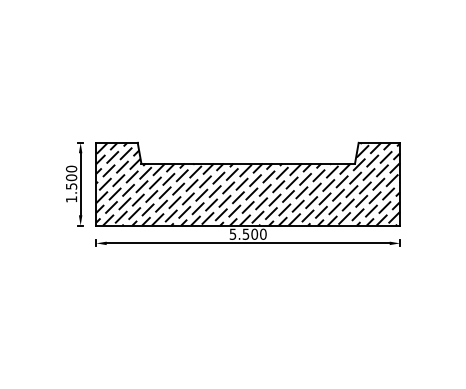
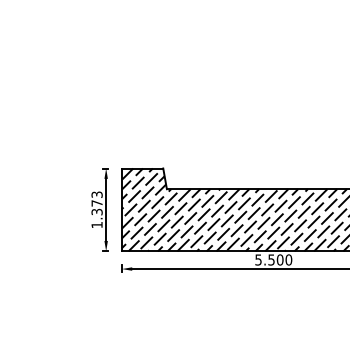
text: (71, 177) -> (97, 203), 1.500 -> 1.373

